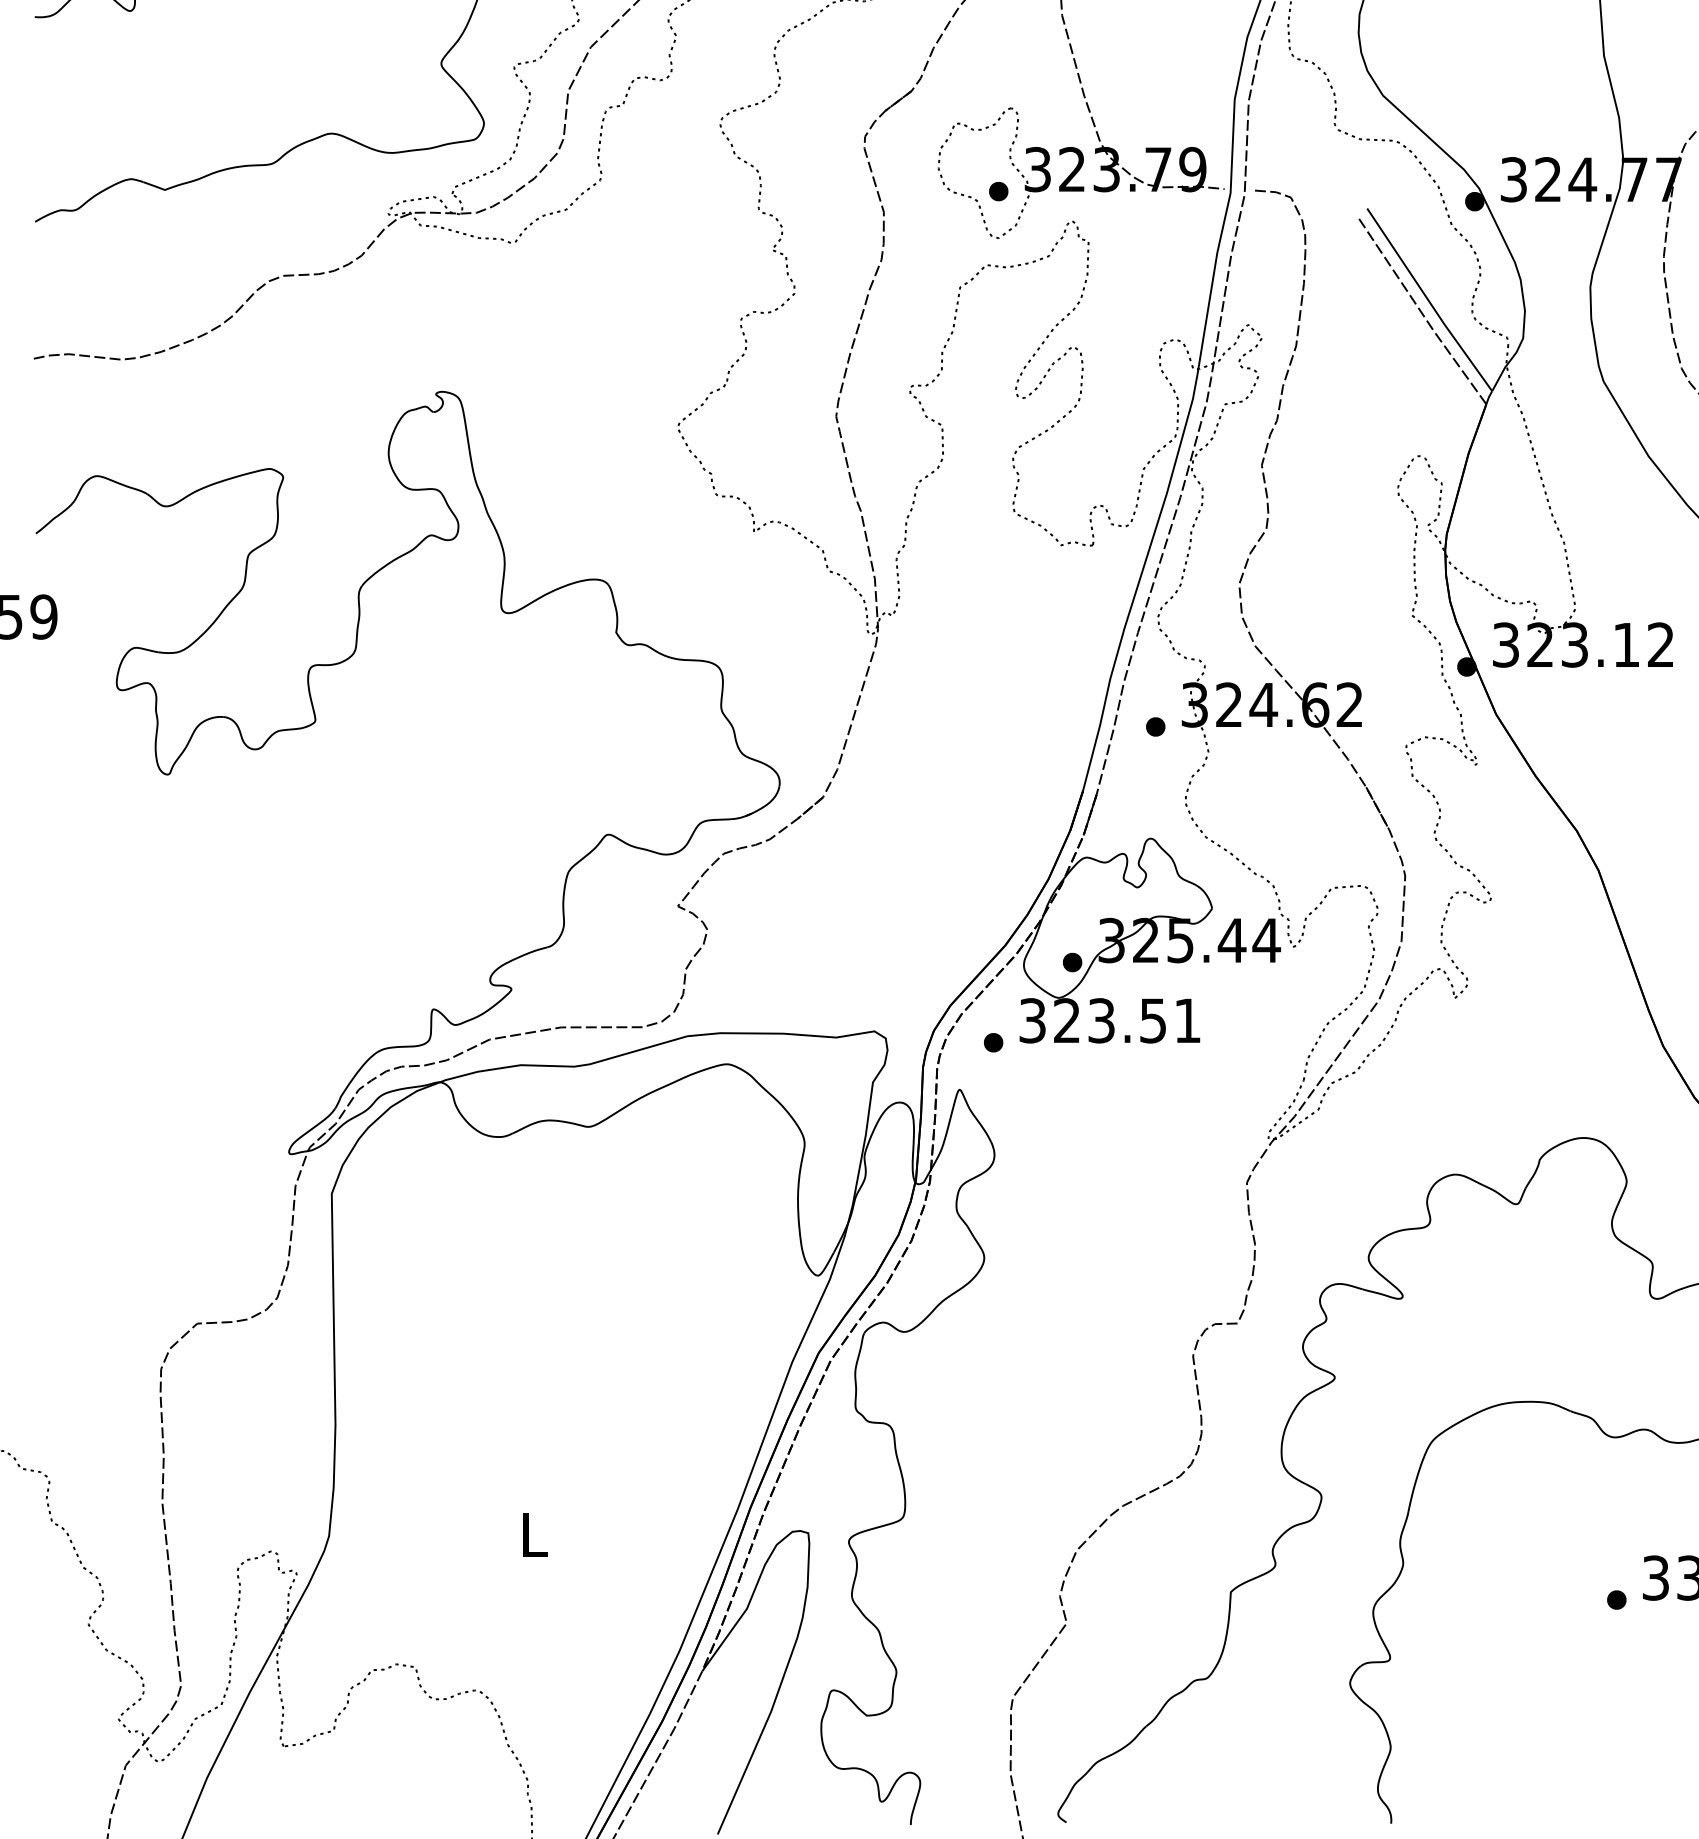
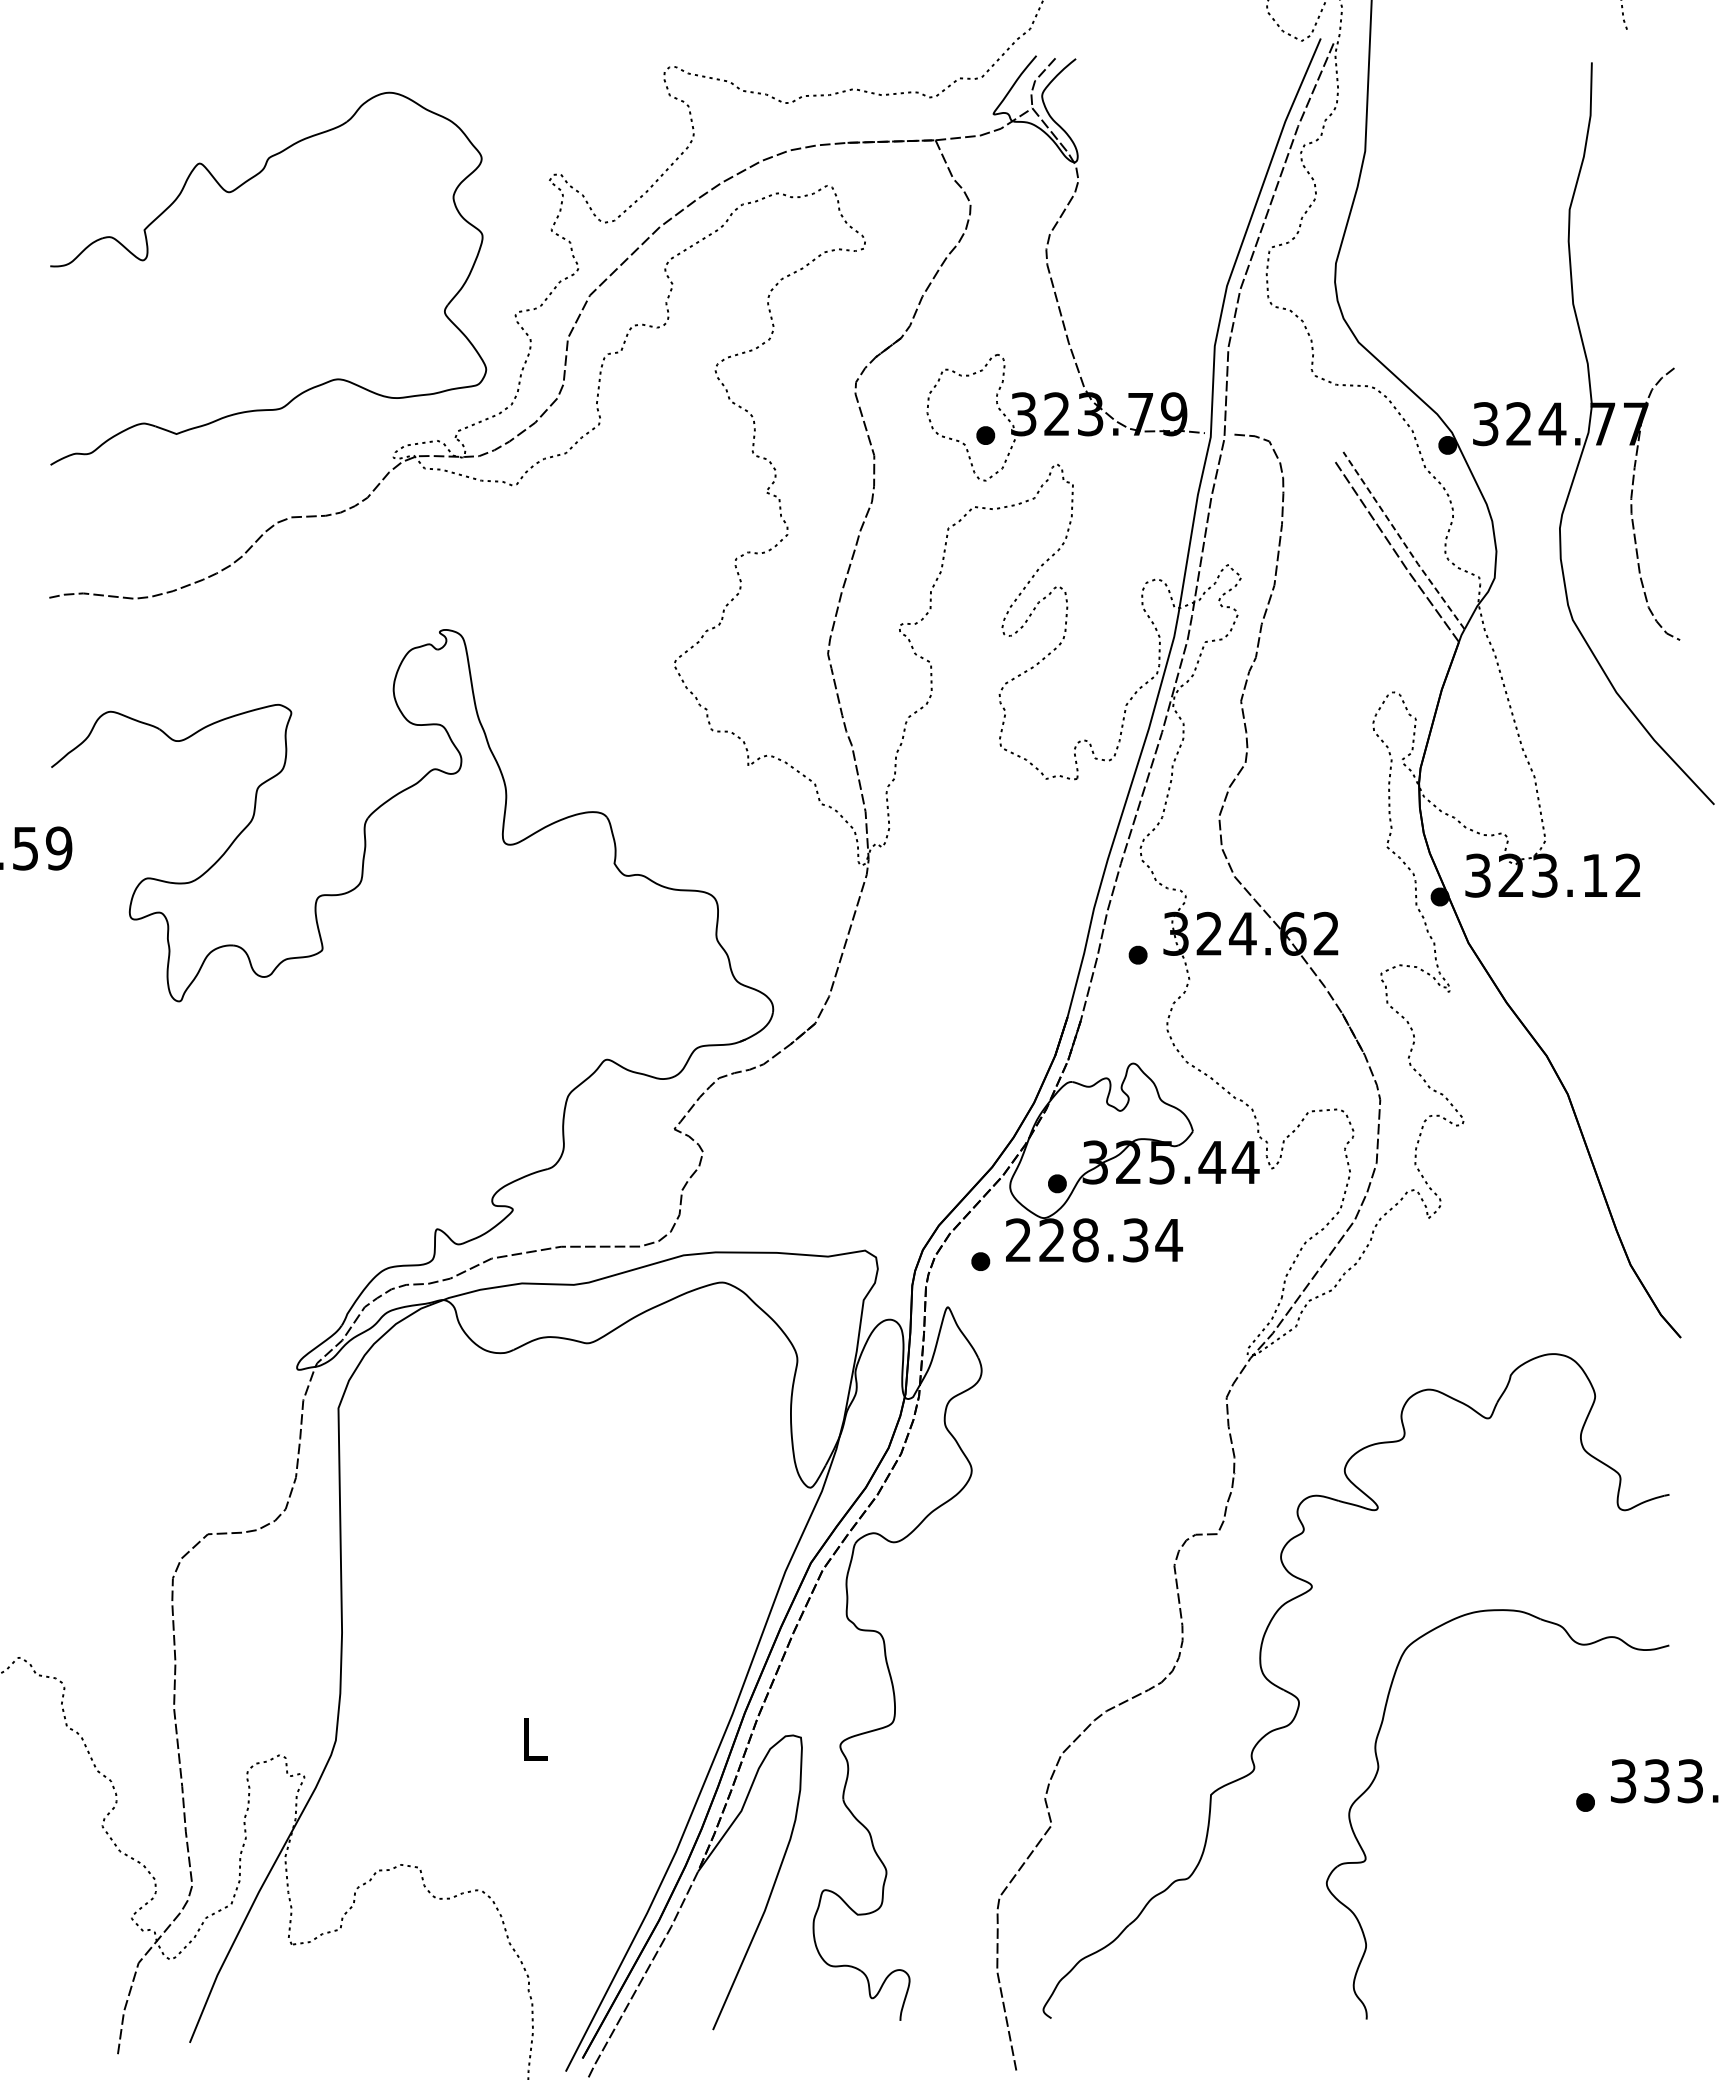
line: (1428, 300) -> (1402, 541), solid -> dashed
text: (1110, 1020) -> (1094, 1240), 323.51 -> 228.34

